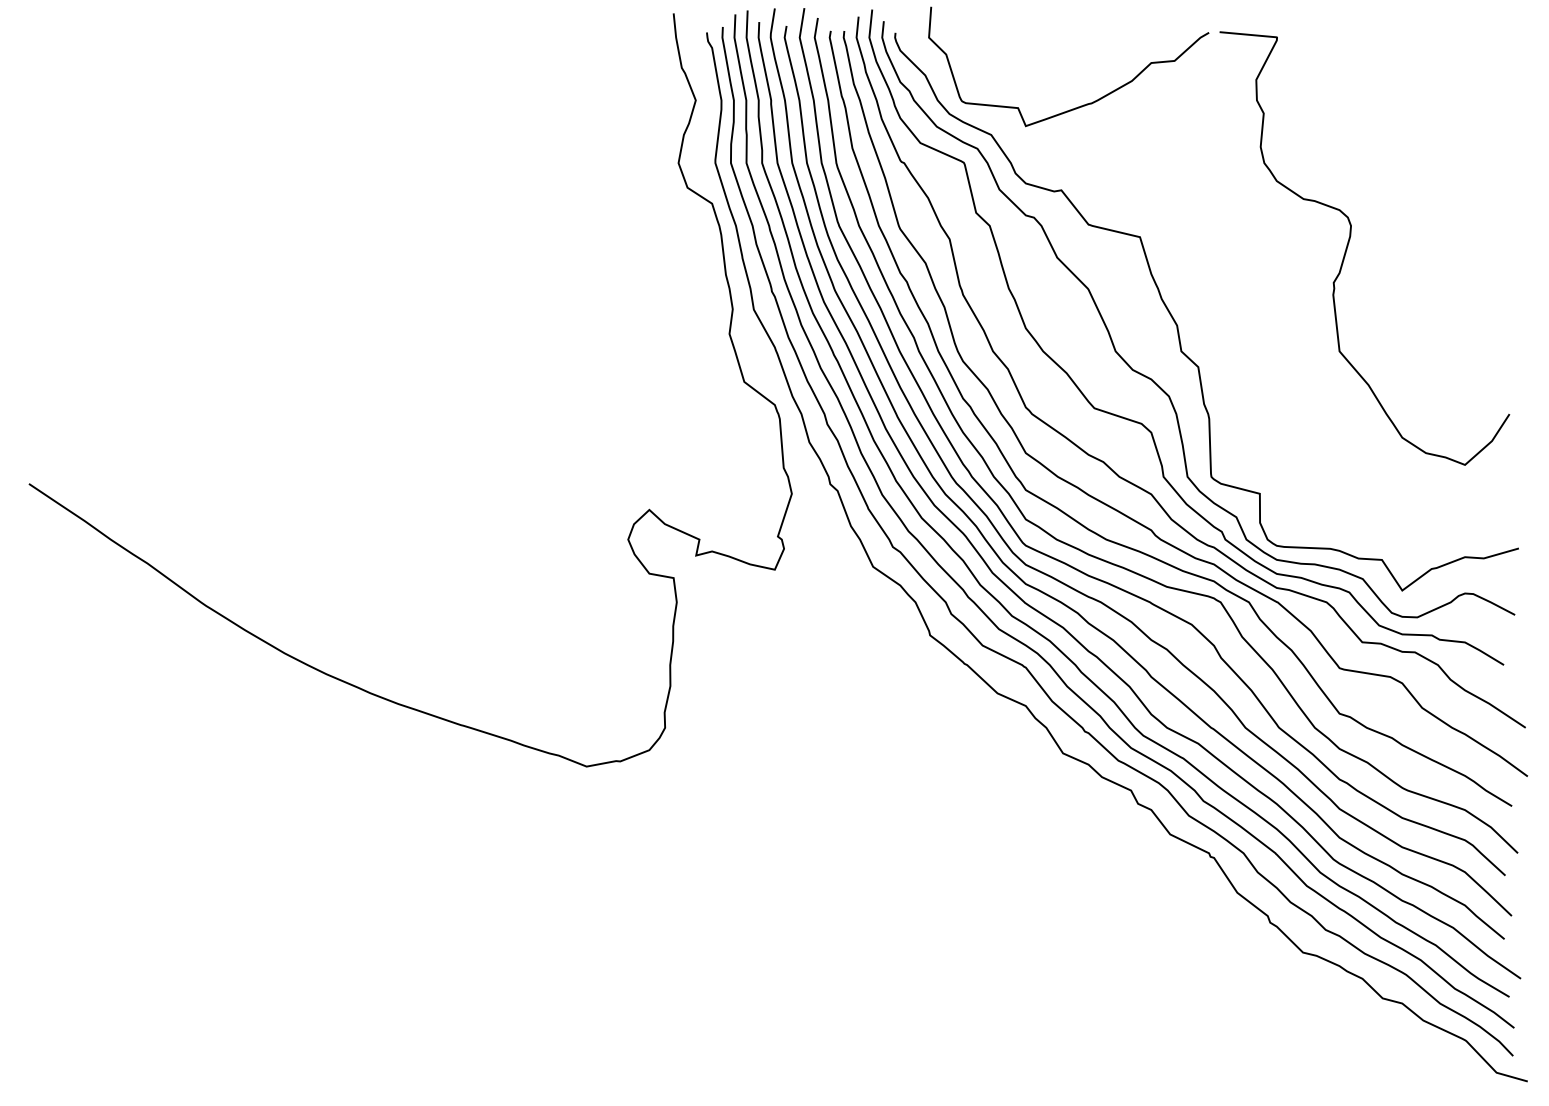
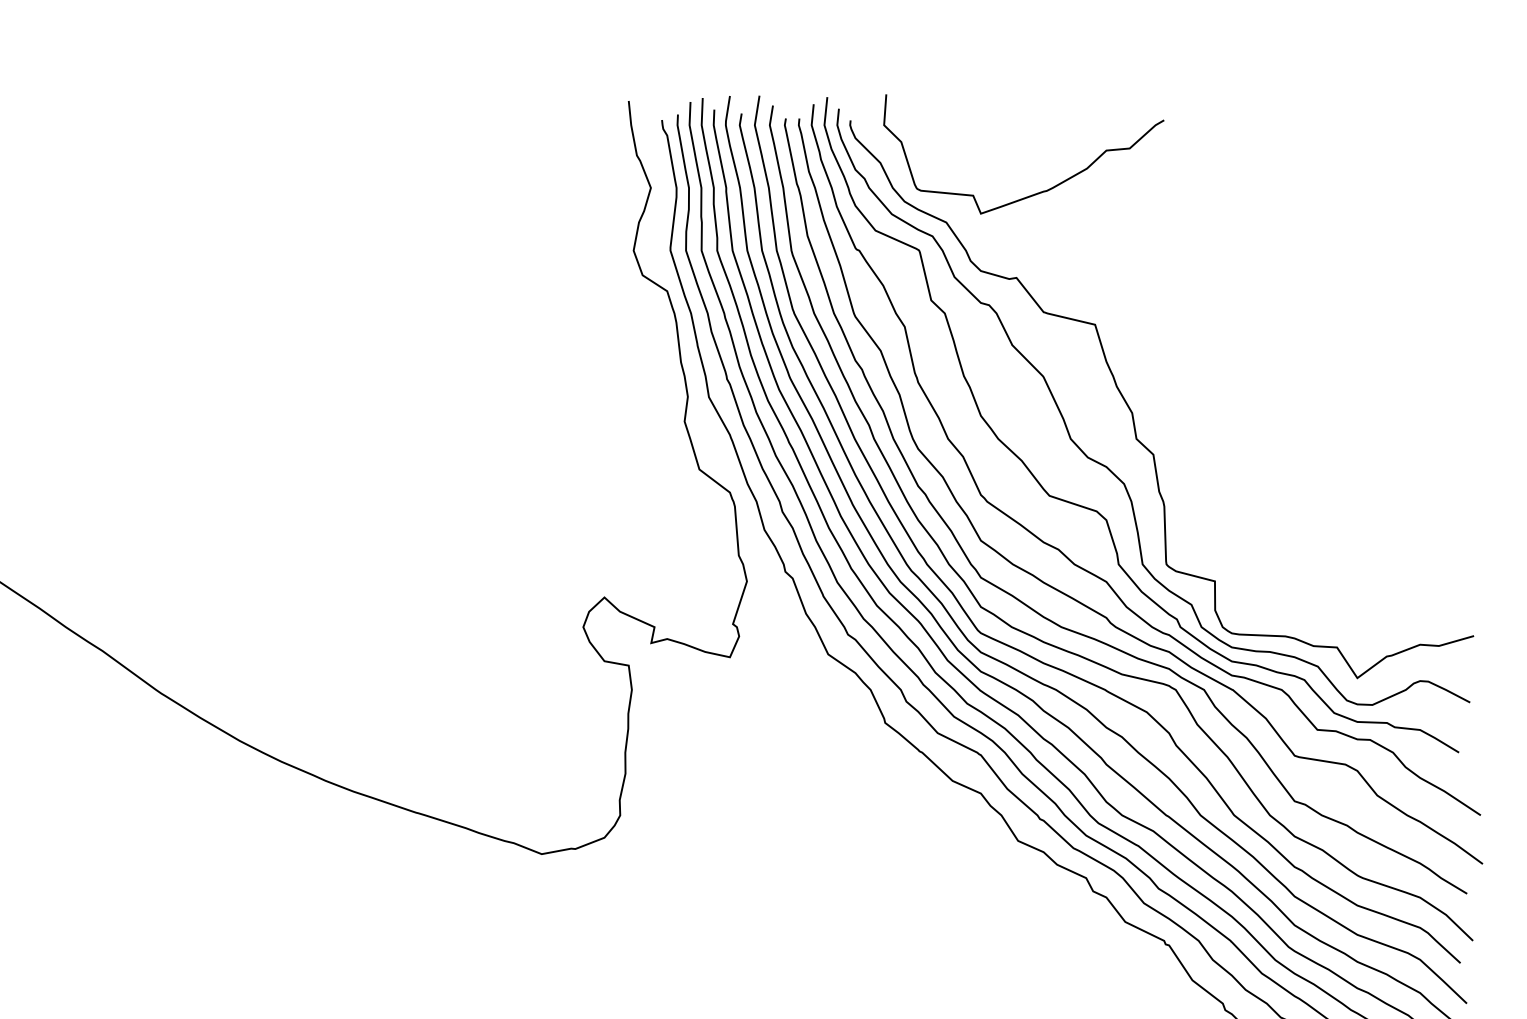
curve: (1349, 243) -> (1304, 331), removed

